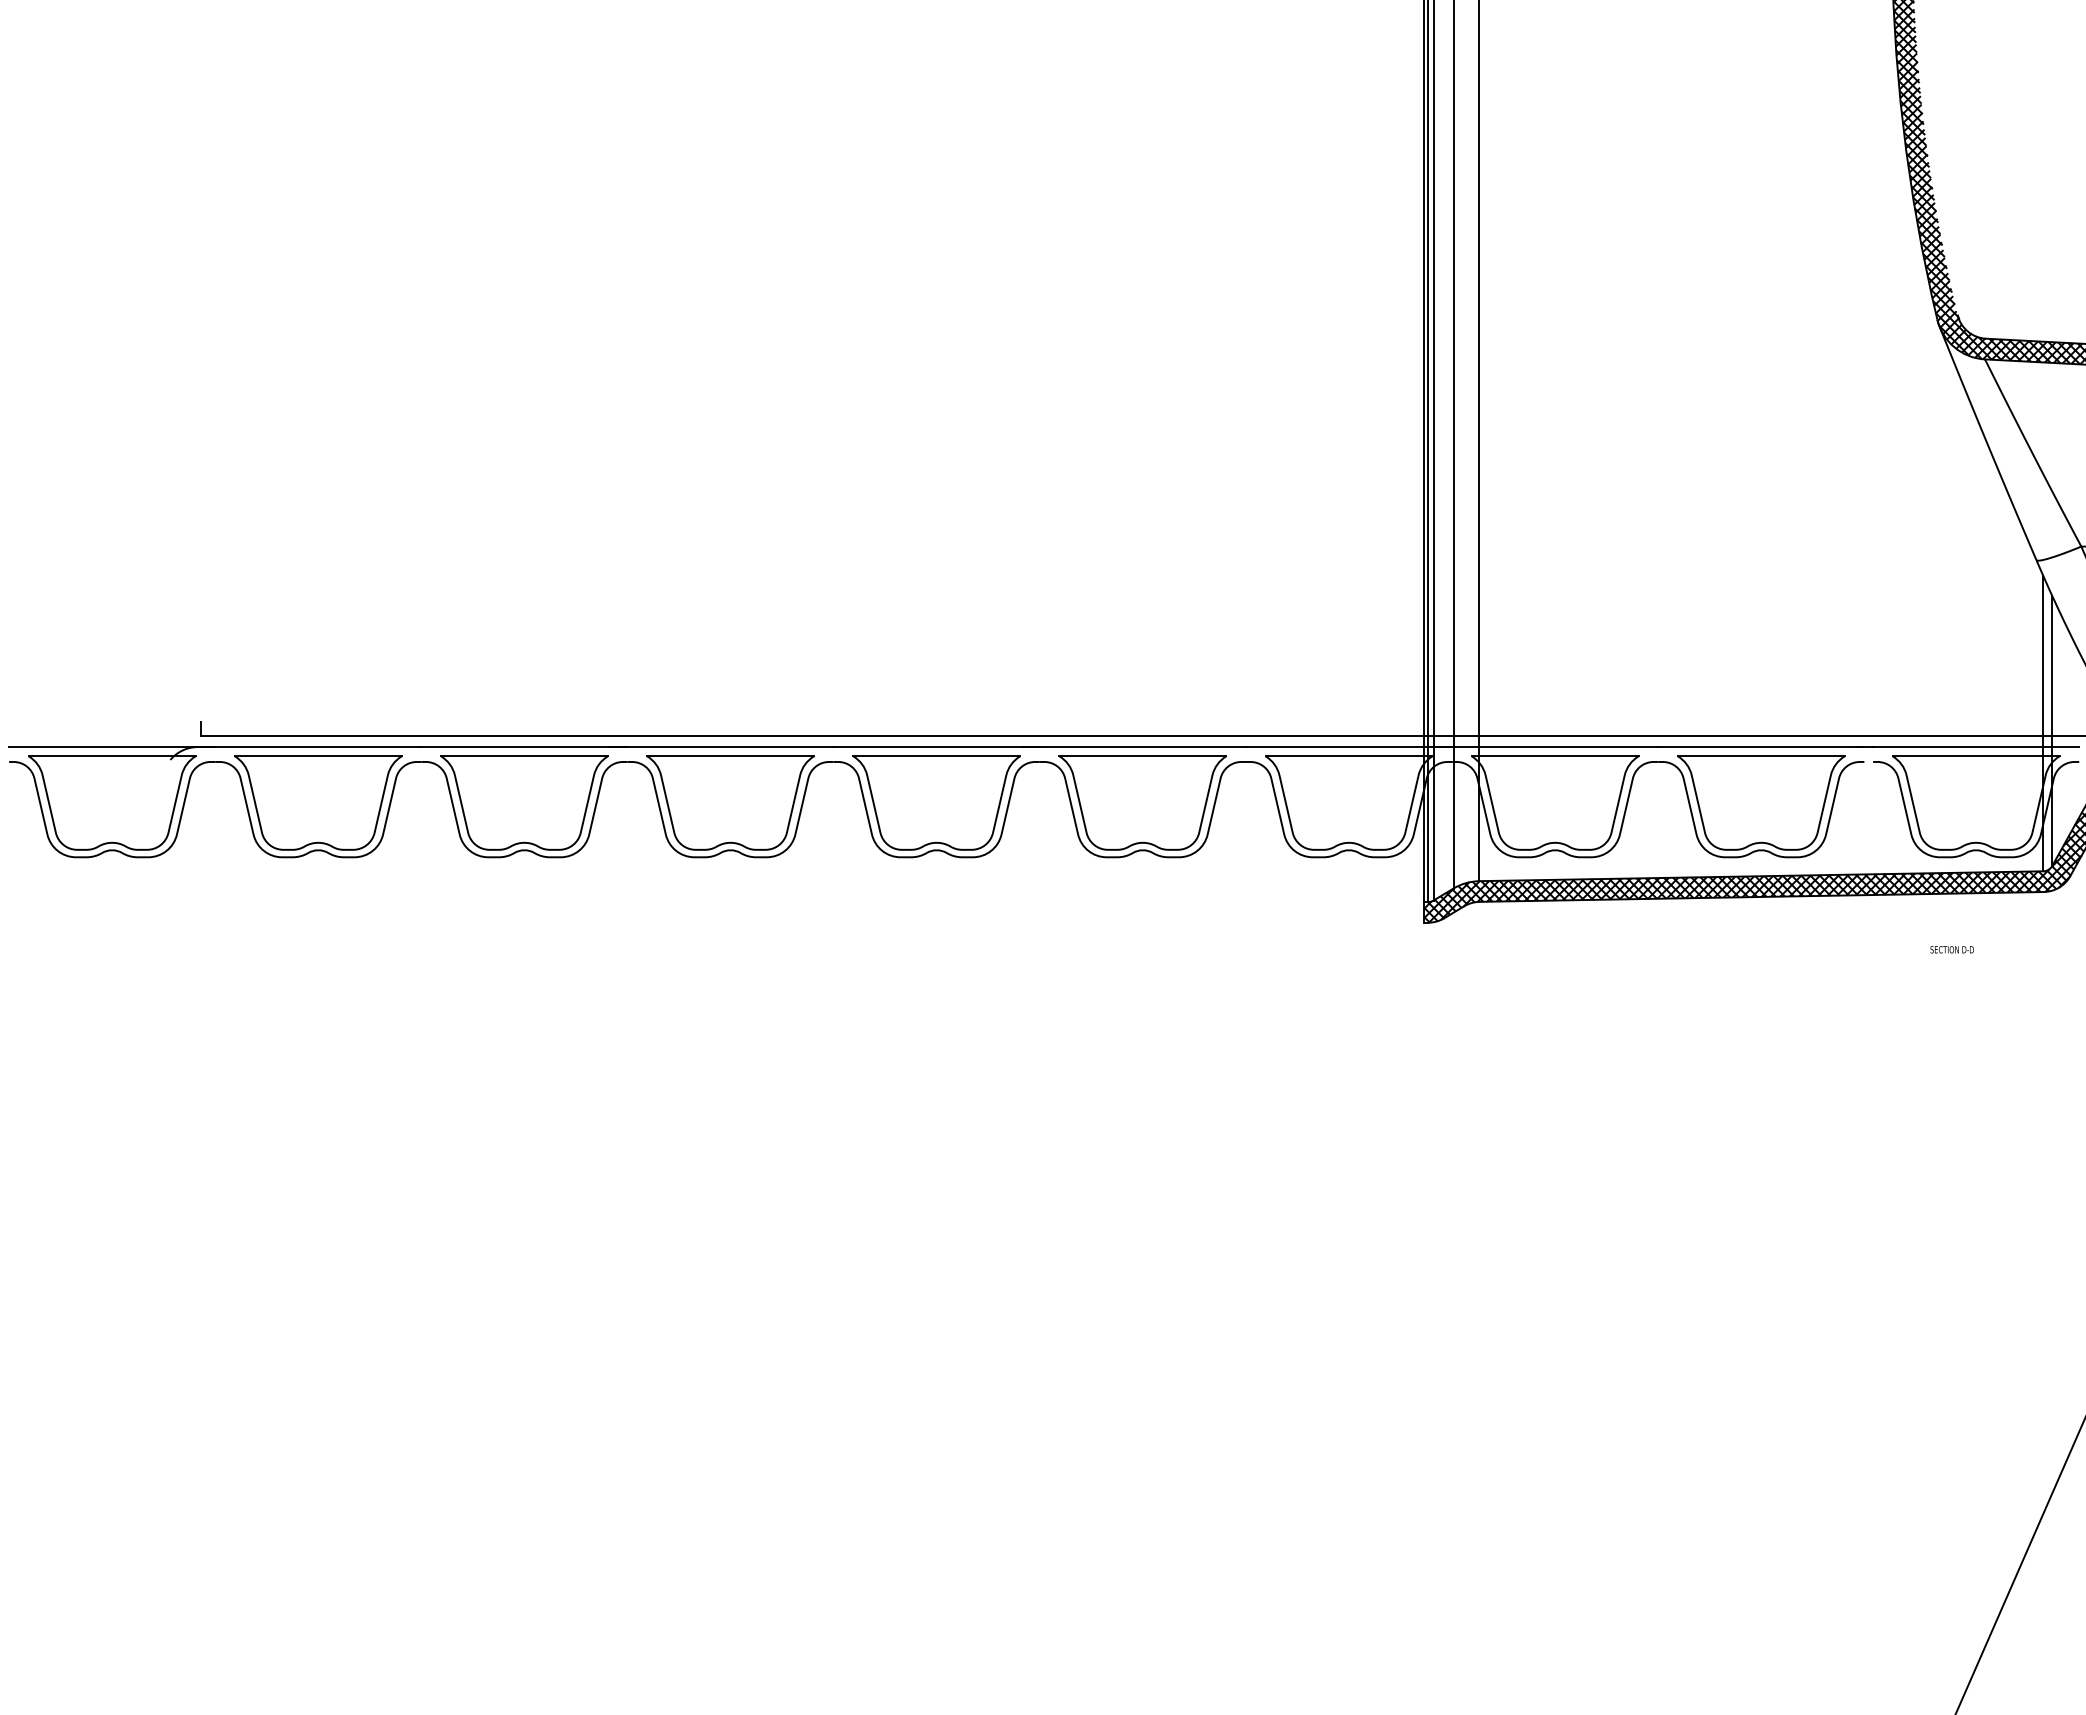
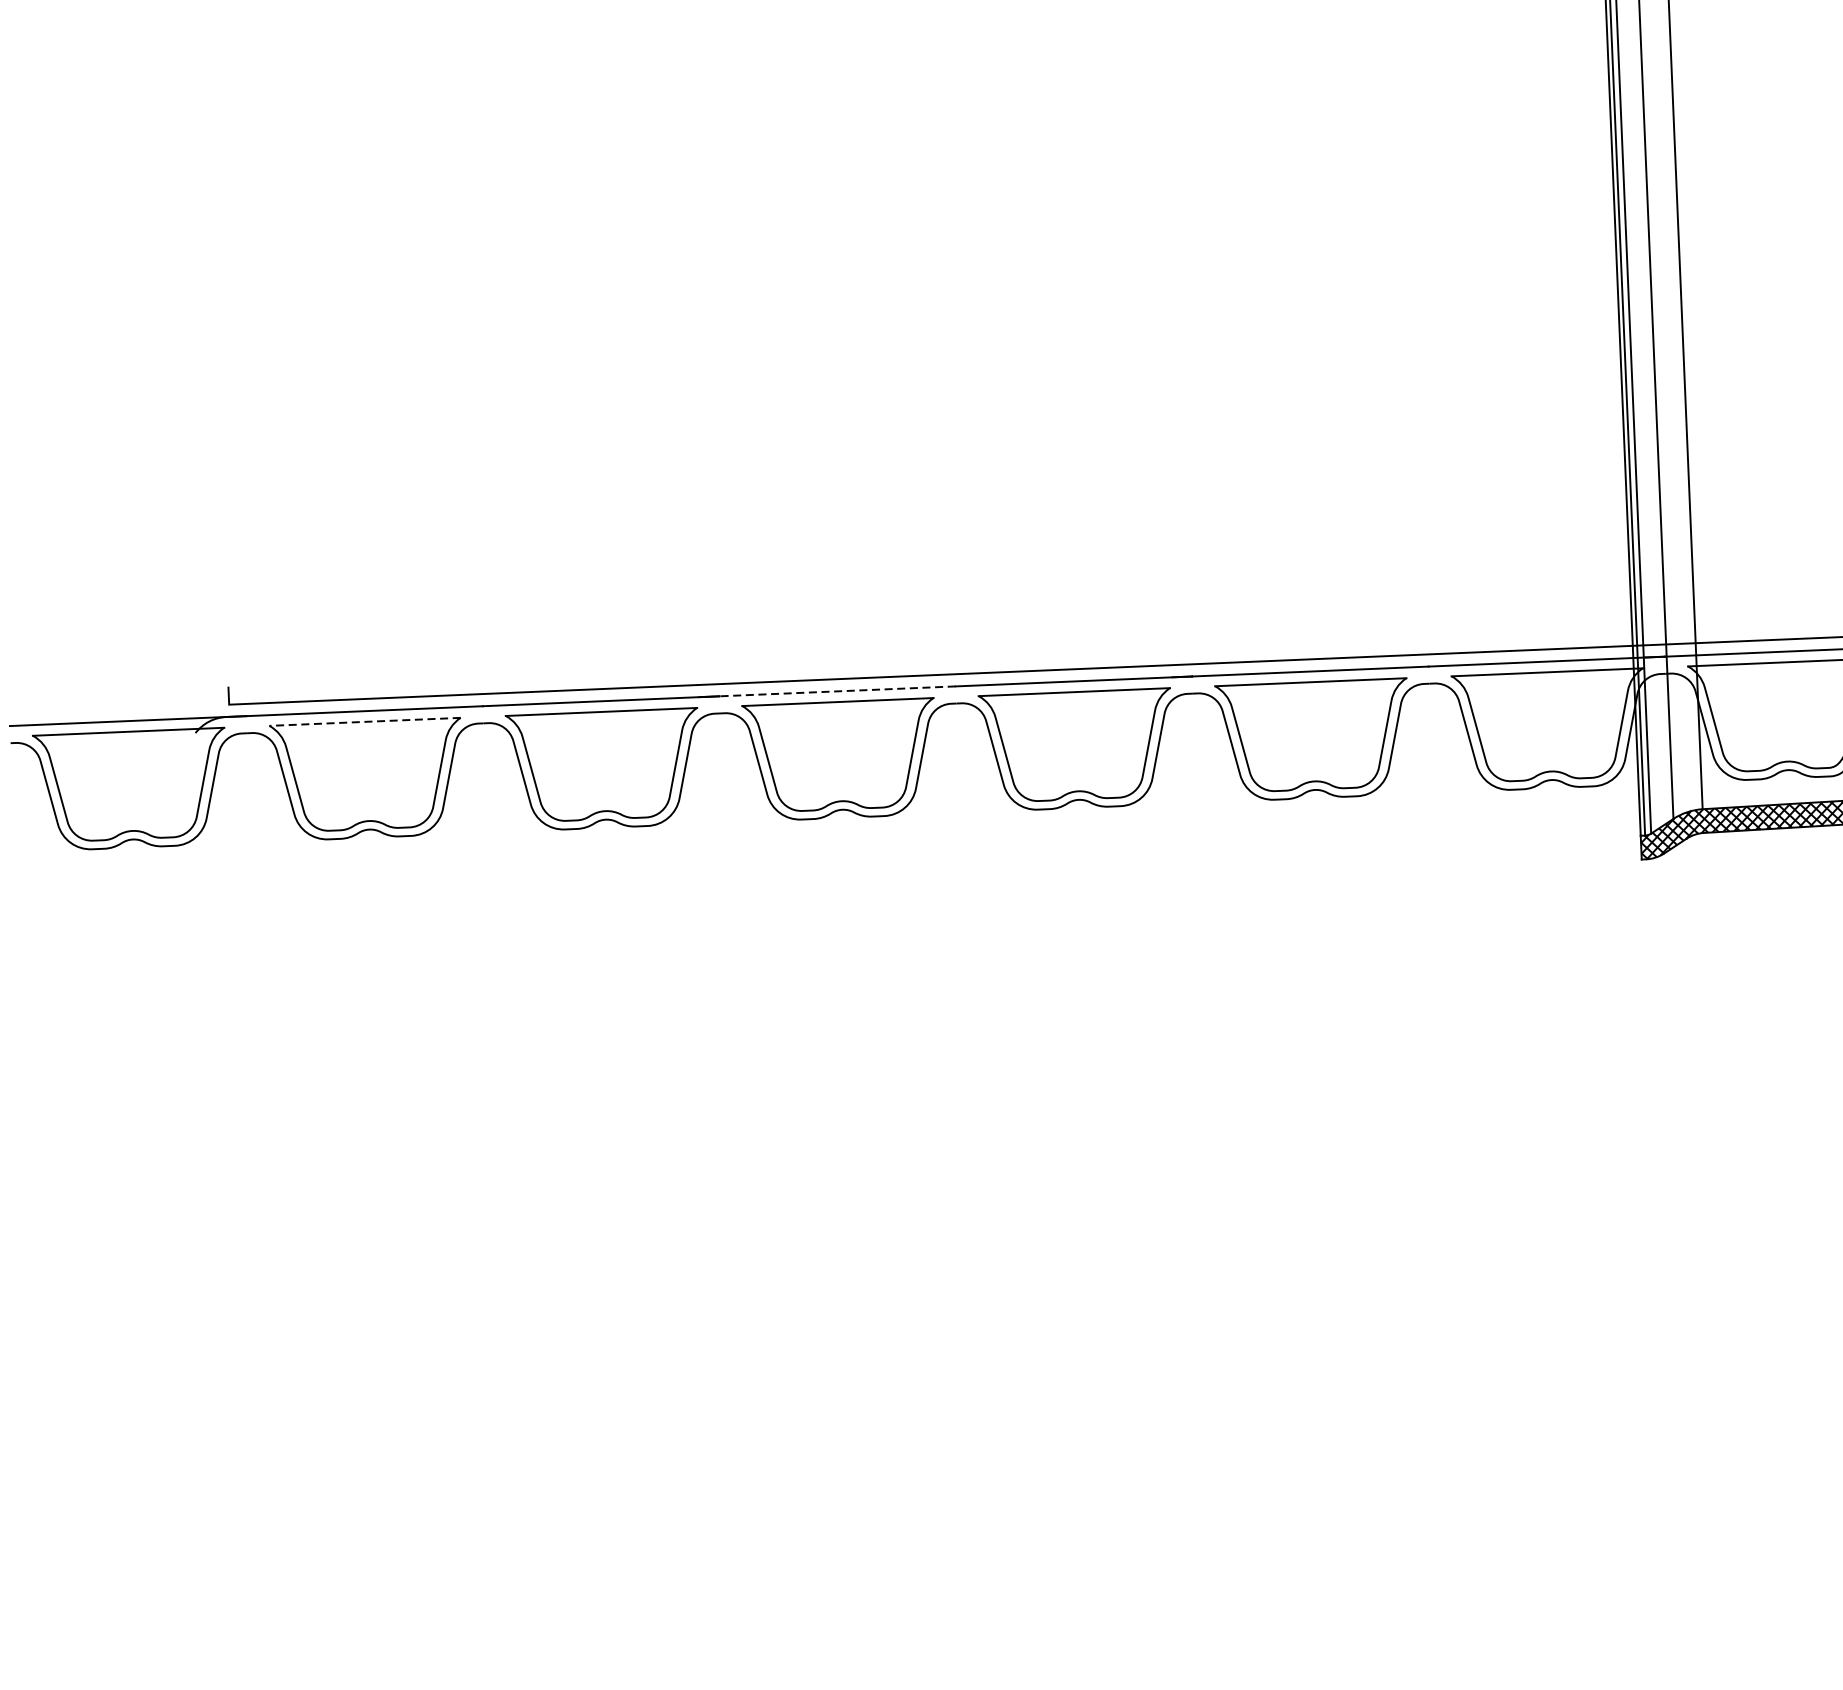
line: (730, 747) -> (837, 691), solid -> dashed
line: (317, 756) -> (364, 722), solid -> dashed

